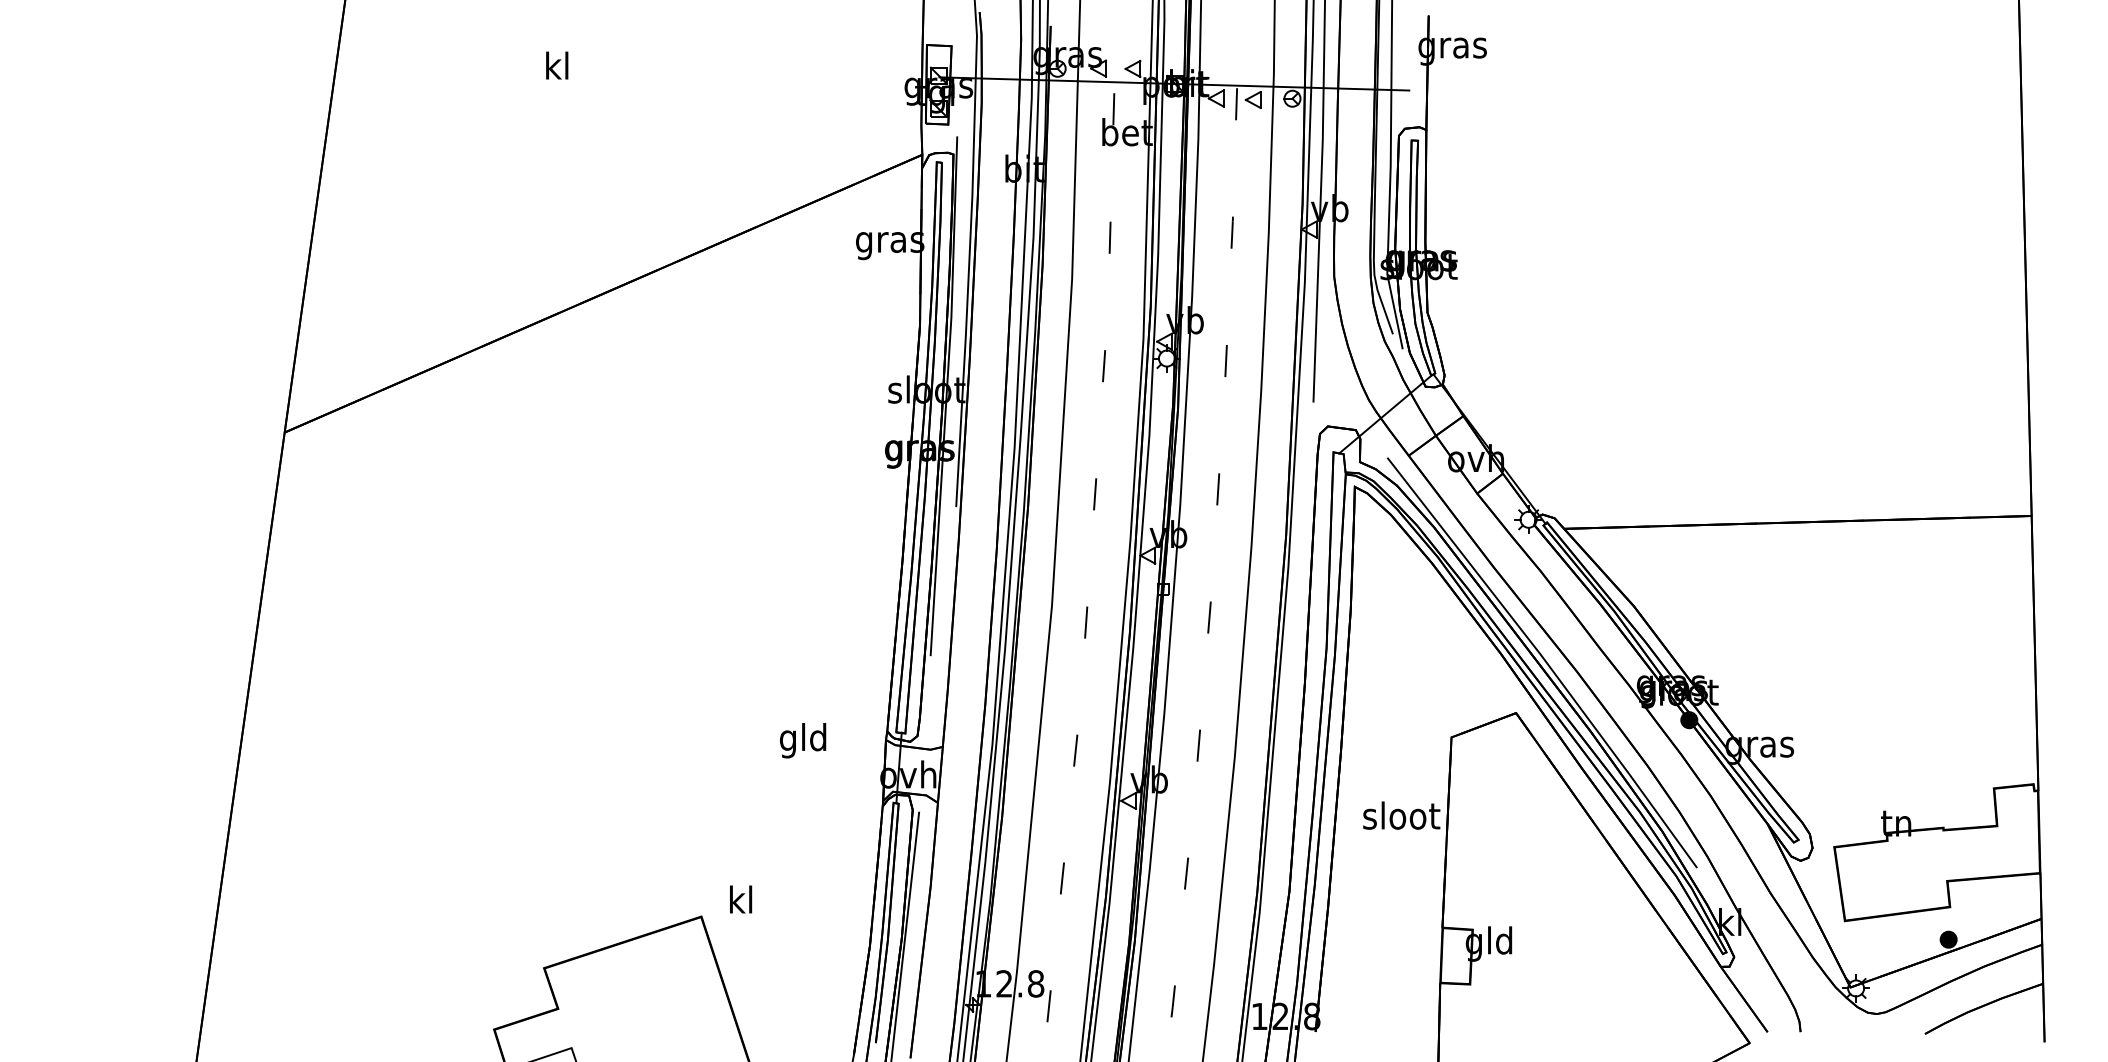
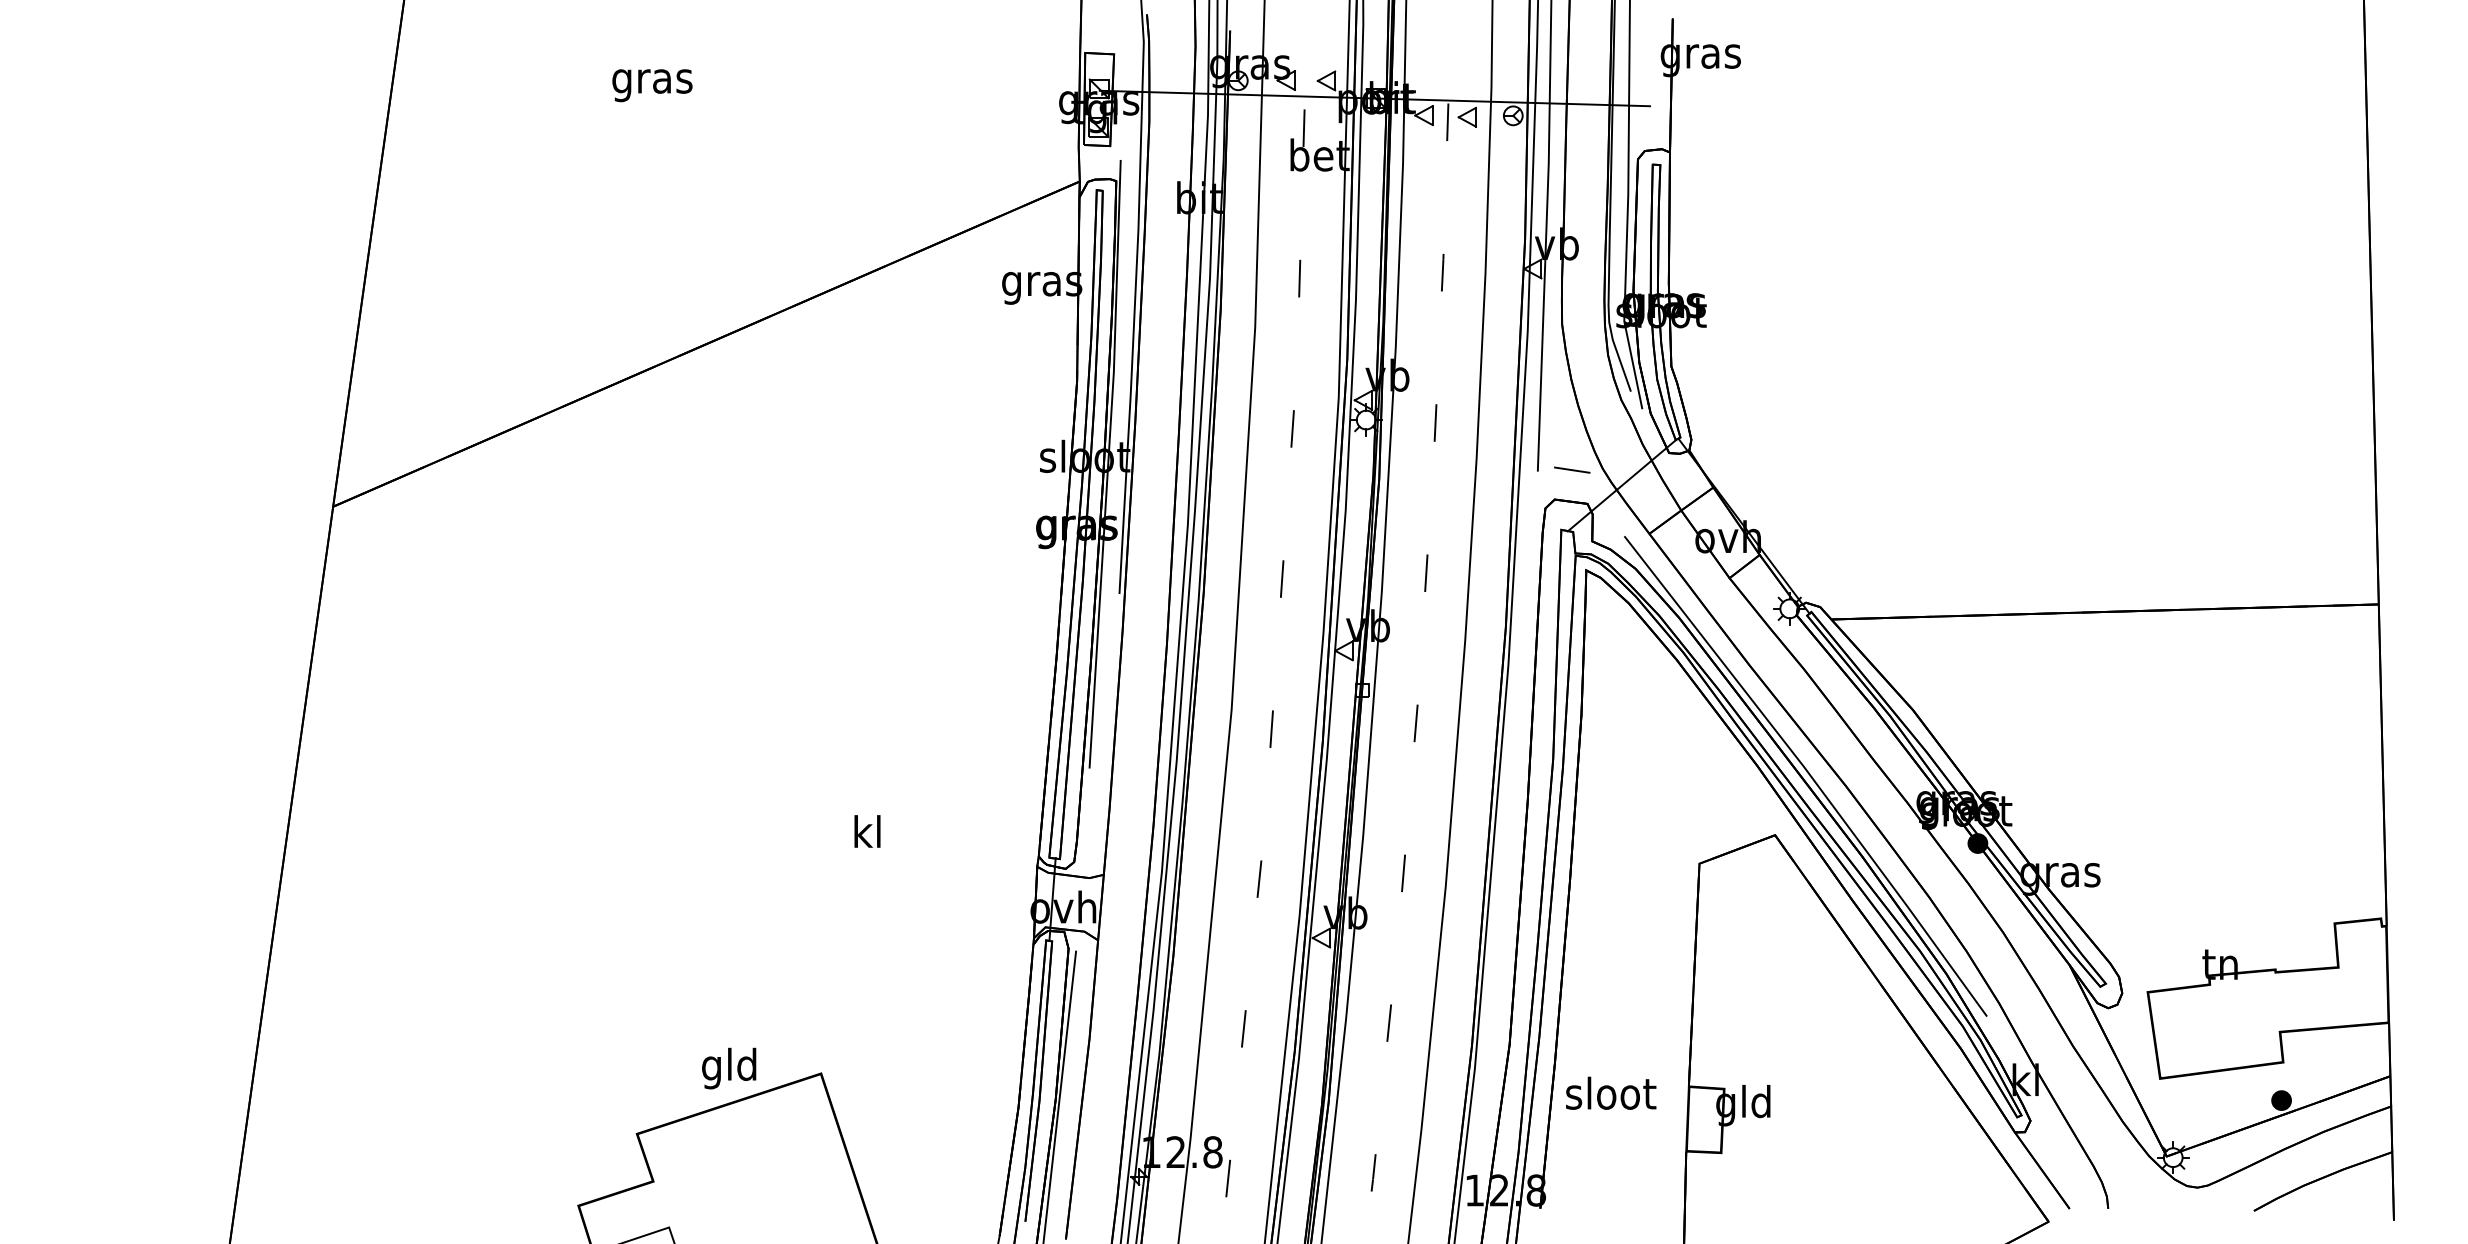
text: (557, 69) -> (652, 81), kl -> gras
line: (1343, 400) -> (1572, 469), added
text: (803, 740) -> (729, 1068), moved
text: (1402, 814) -> (1611, 1092), moved
text: (741, 899) -> (867, 831), moved

